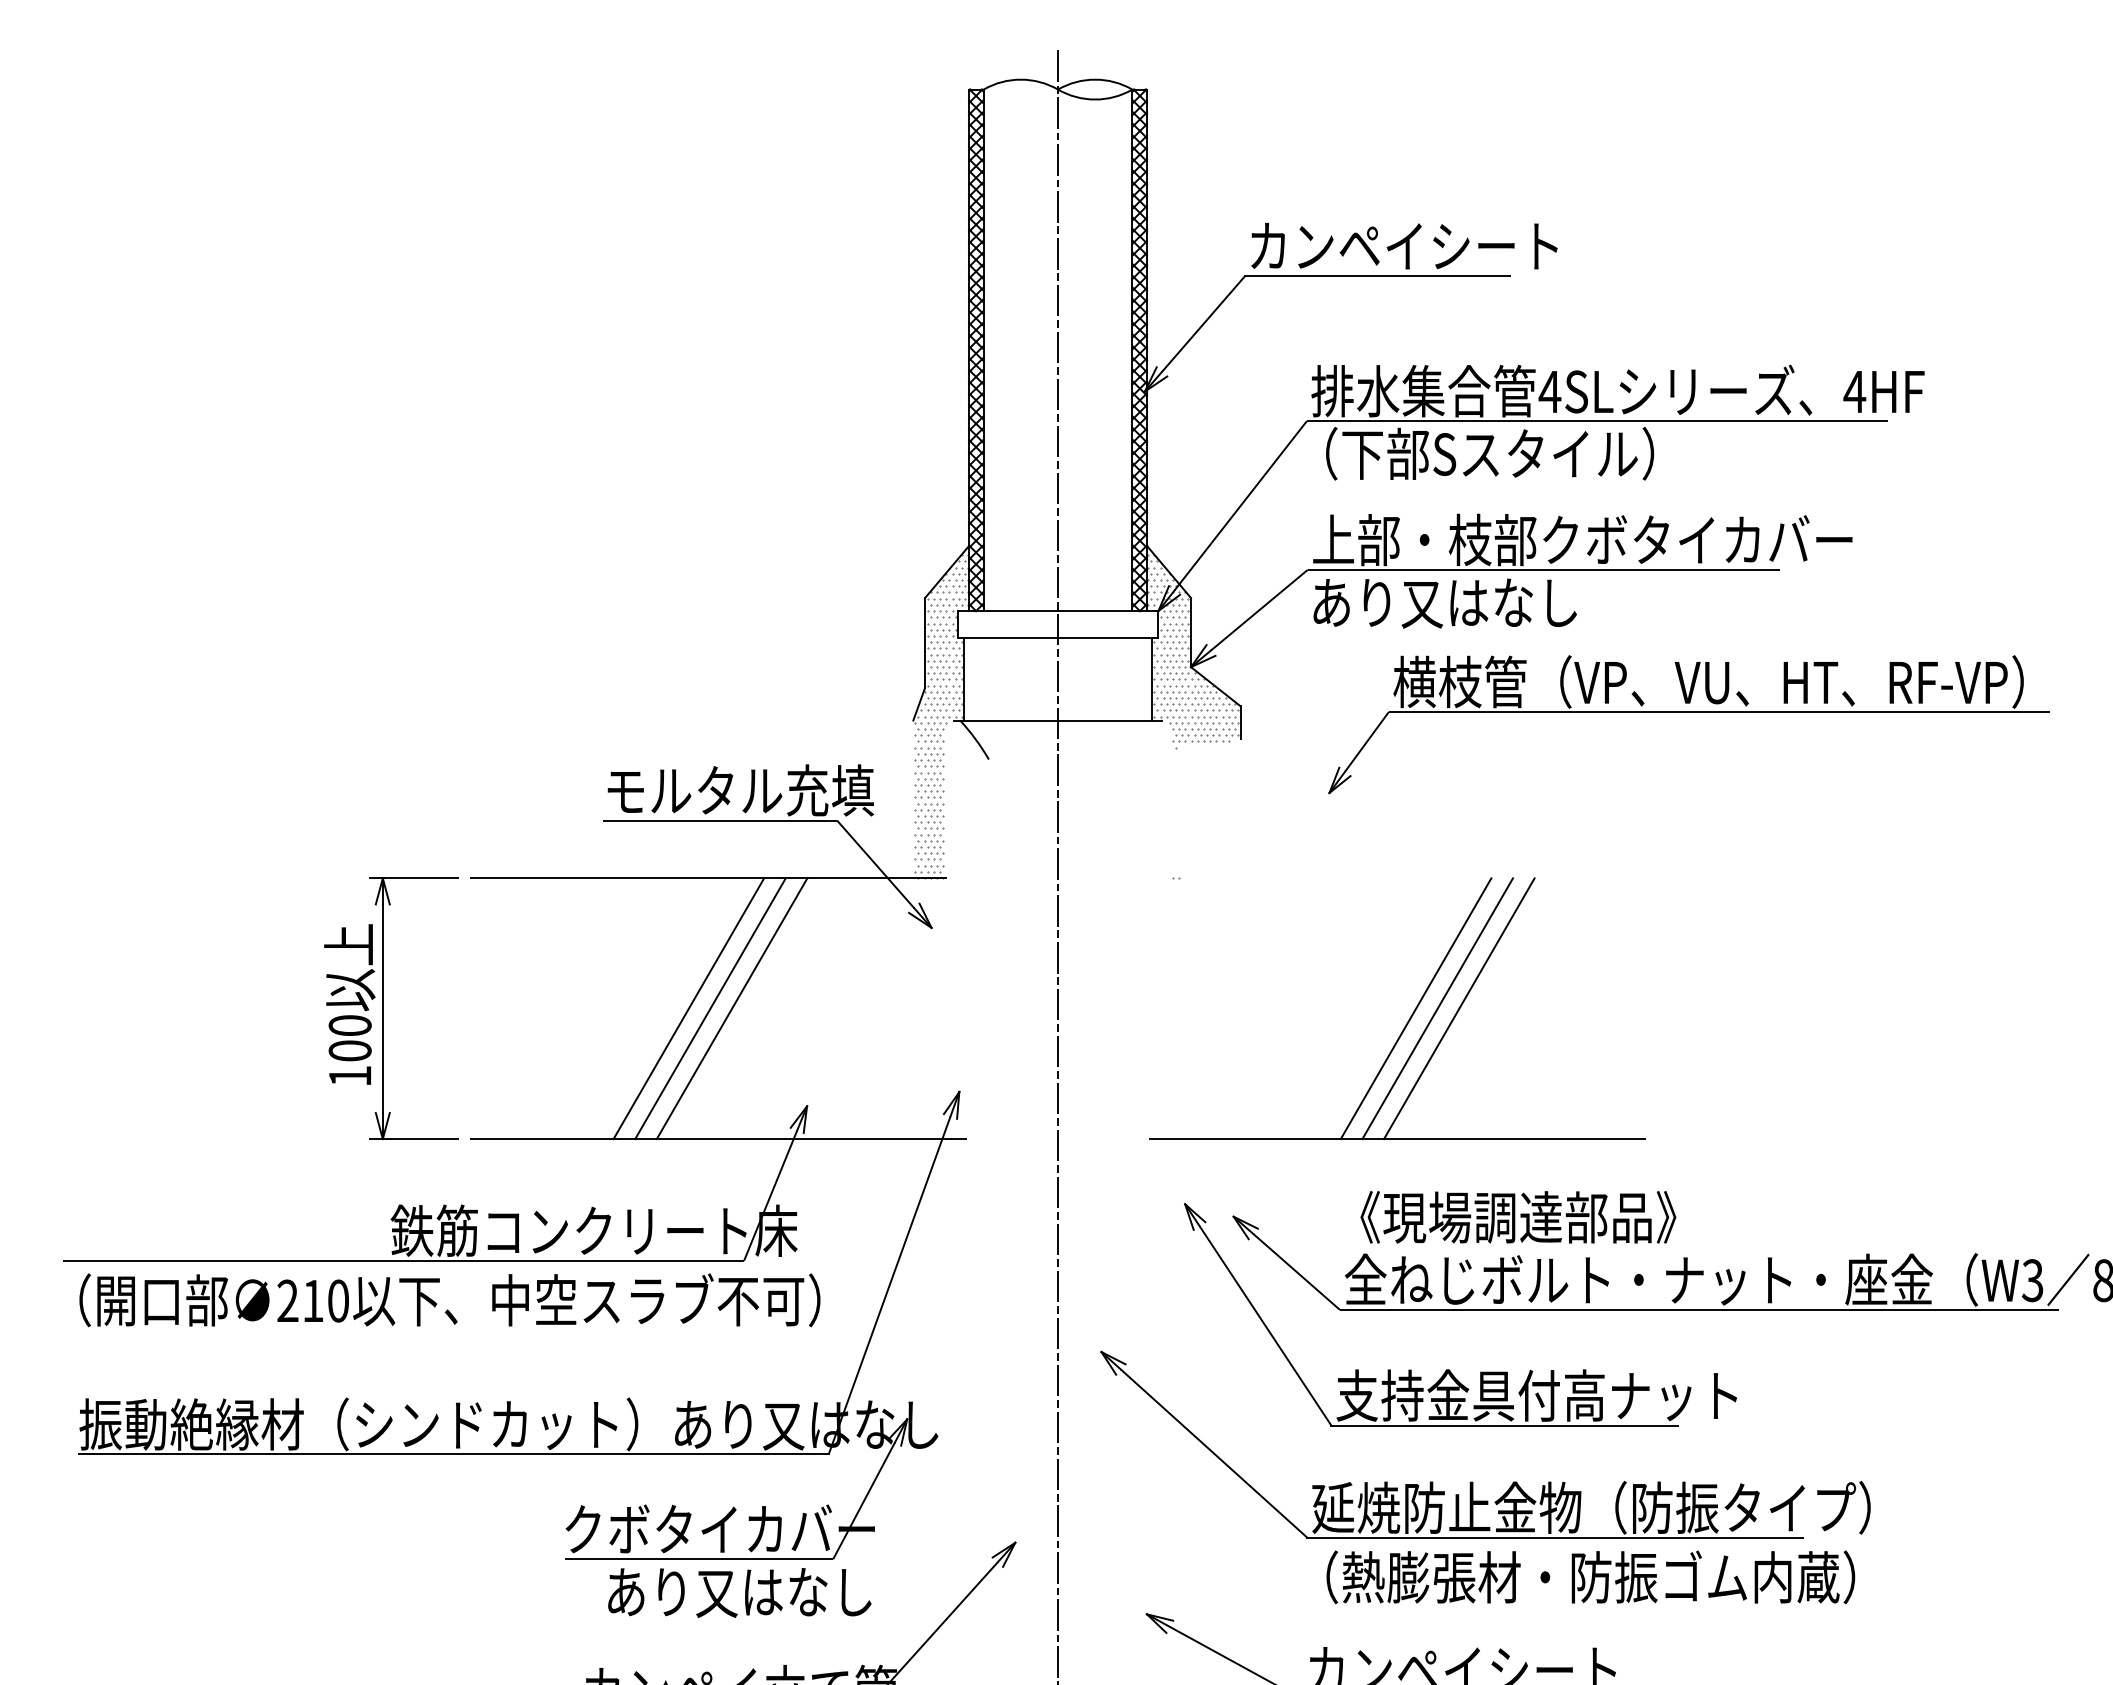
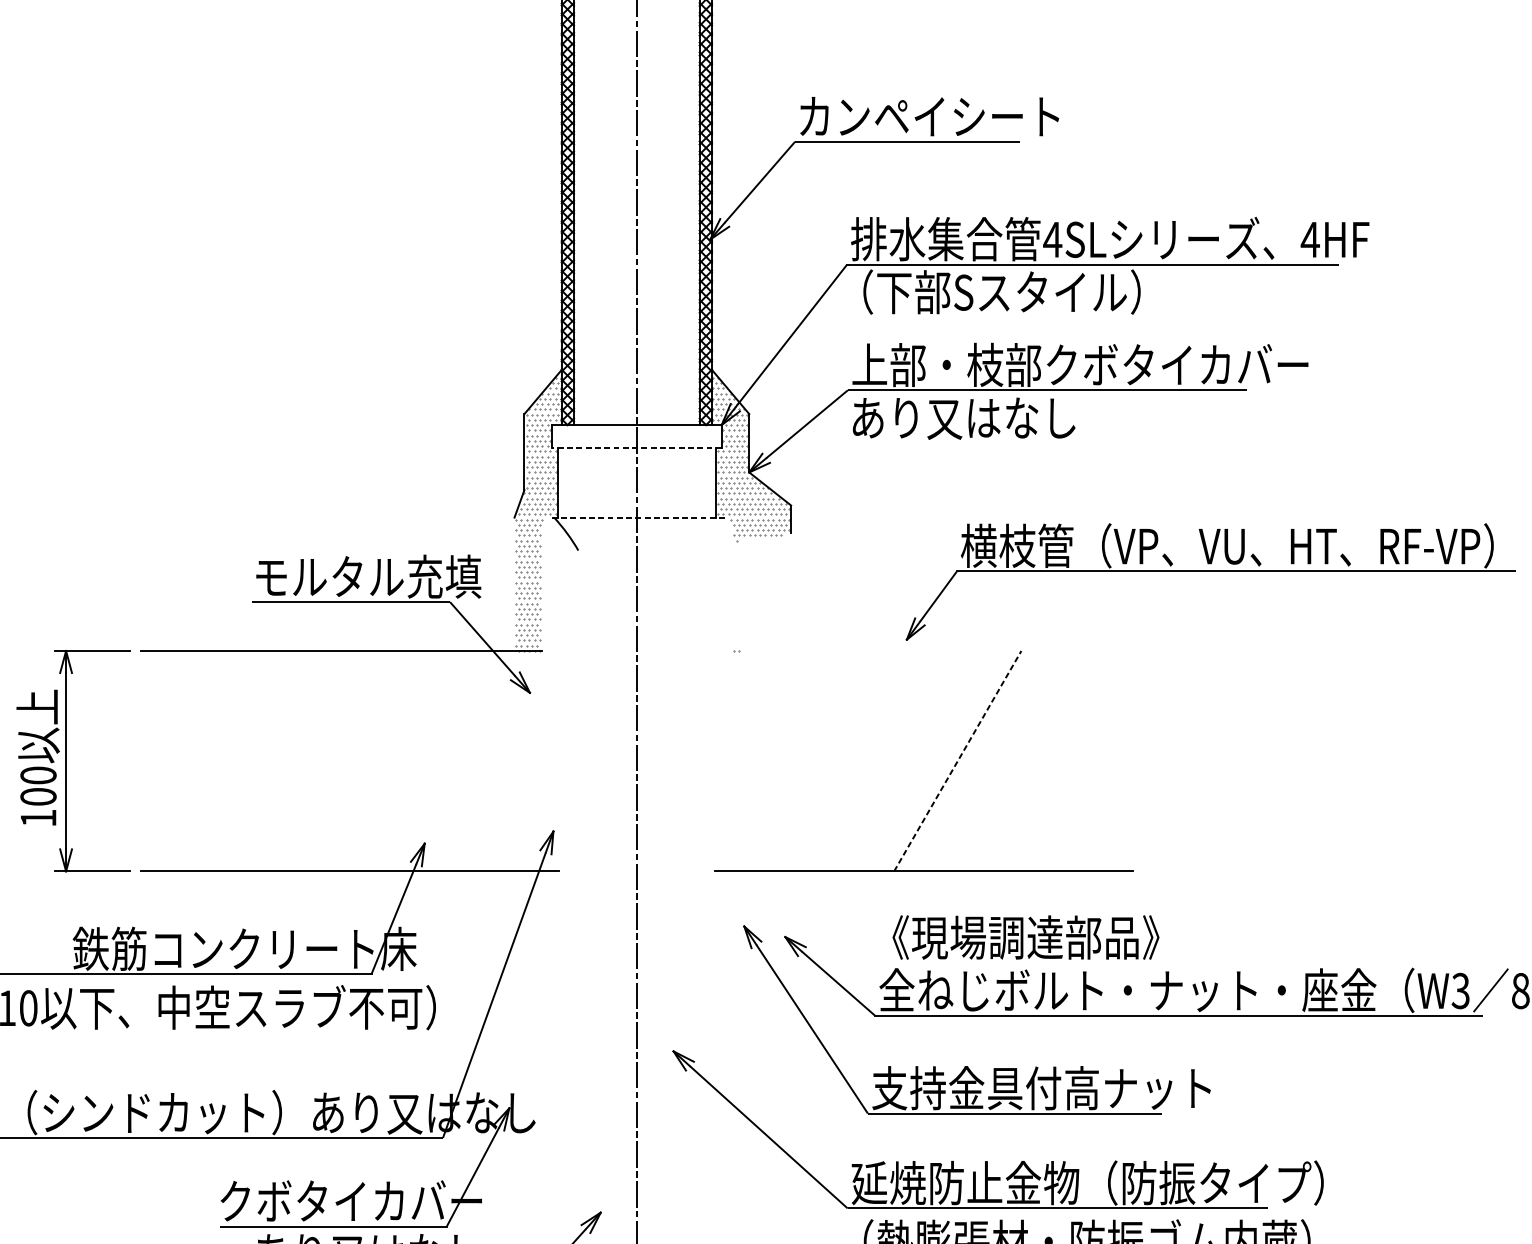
line: (1057, 638) -> (636, 448), solid -> dashed
part: (1688, 712) -> (1210, 571), moved
line: (1057, 720) -> (636, 517), solid -> dashed
line: (688, 1008) -> (324, 761), removed
line: (710, 1008) -> (343, 761), removed
line: (731, 1008) -> (360, 761), removed
line: (1415, 1008) -> (939, 761), removed
line: (1437, 1008) -> (957, 761), solid -> dashed
line: (1459, 1008) -> (976, 761), removed

